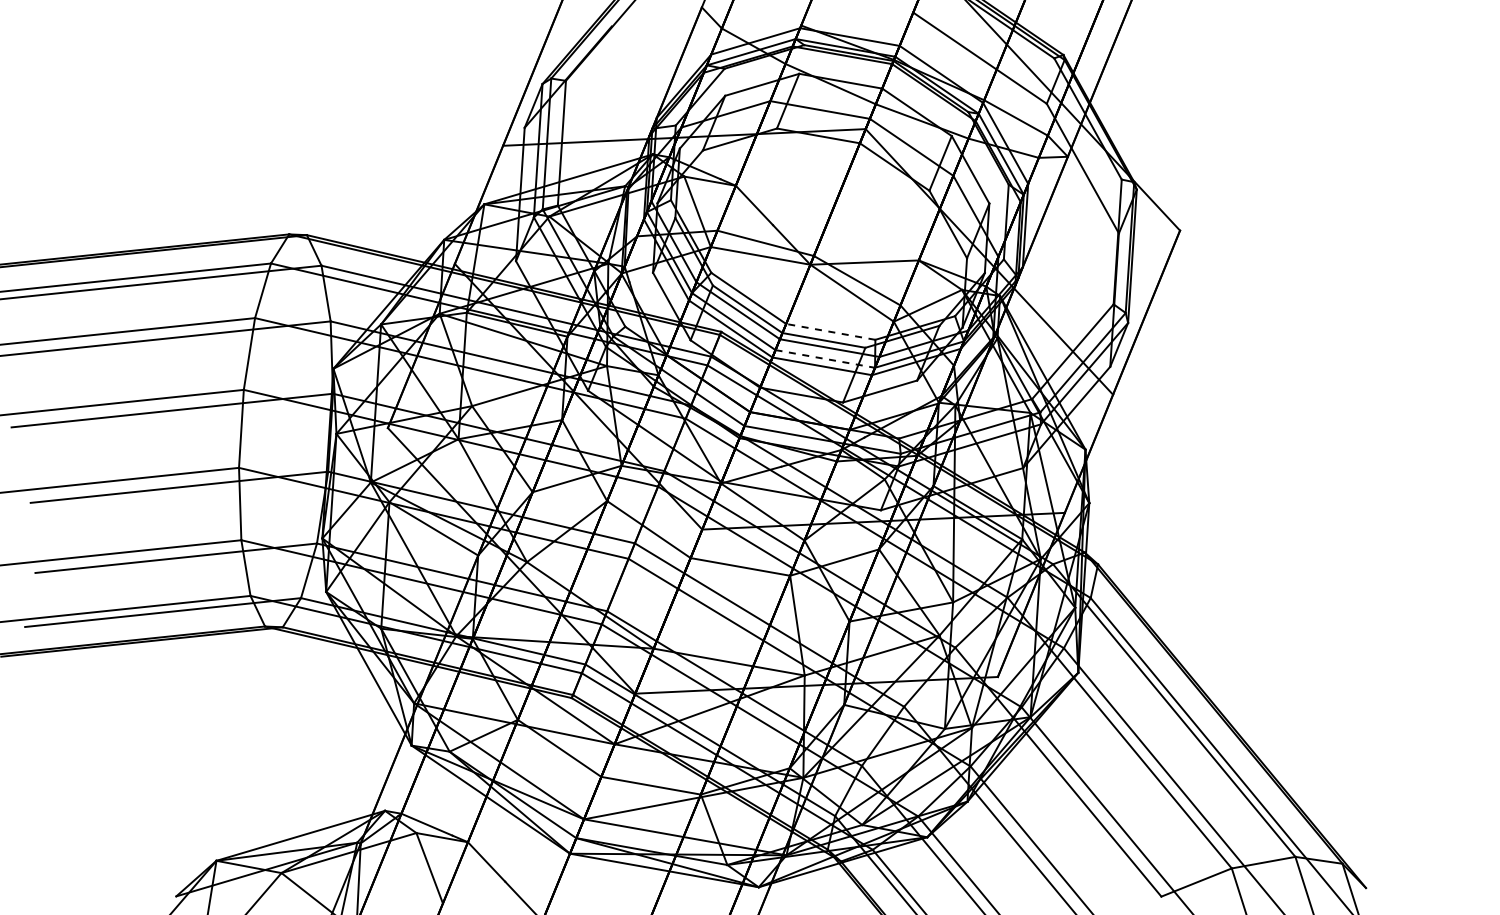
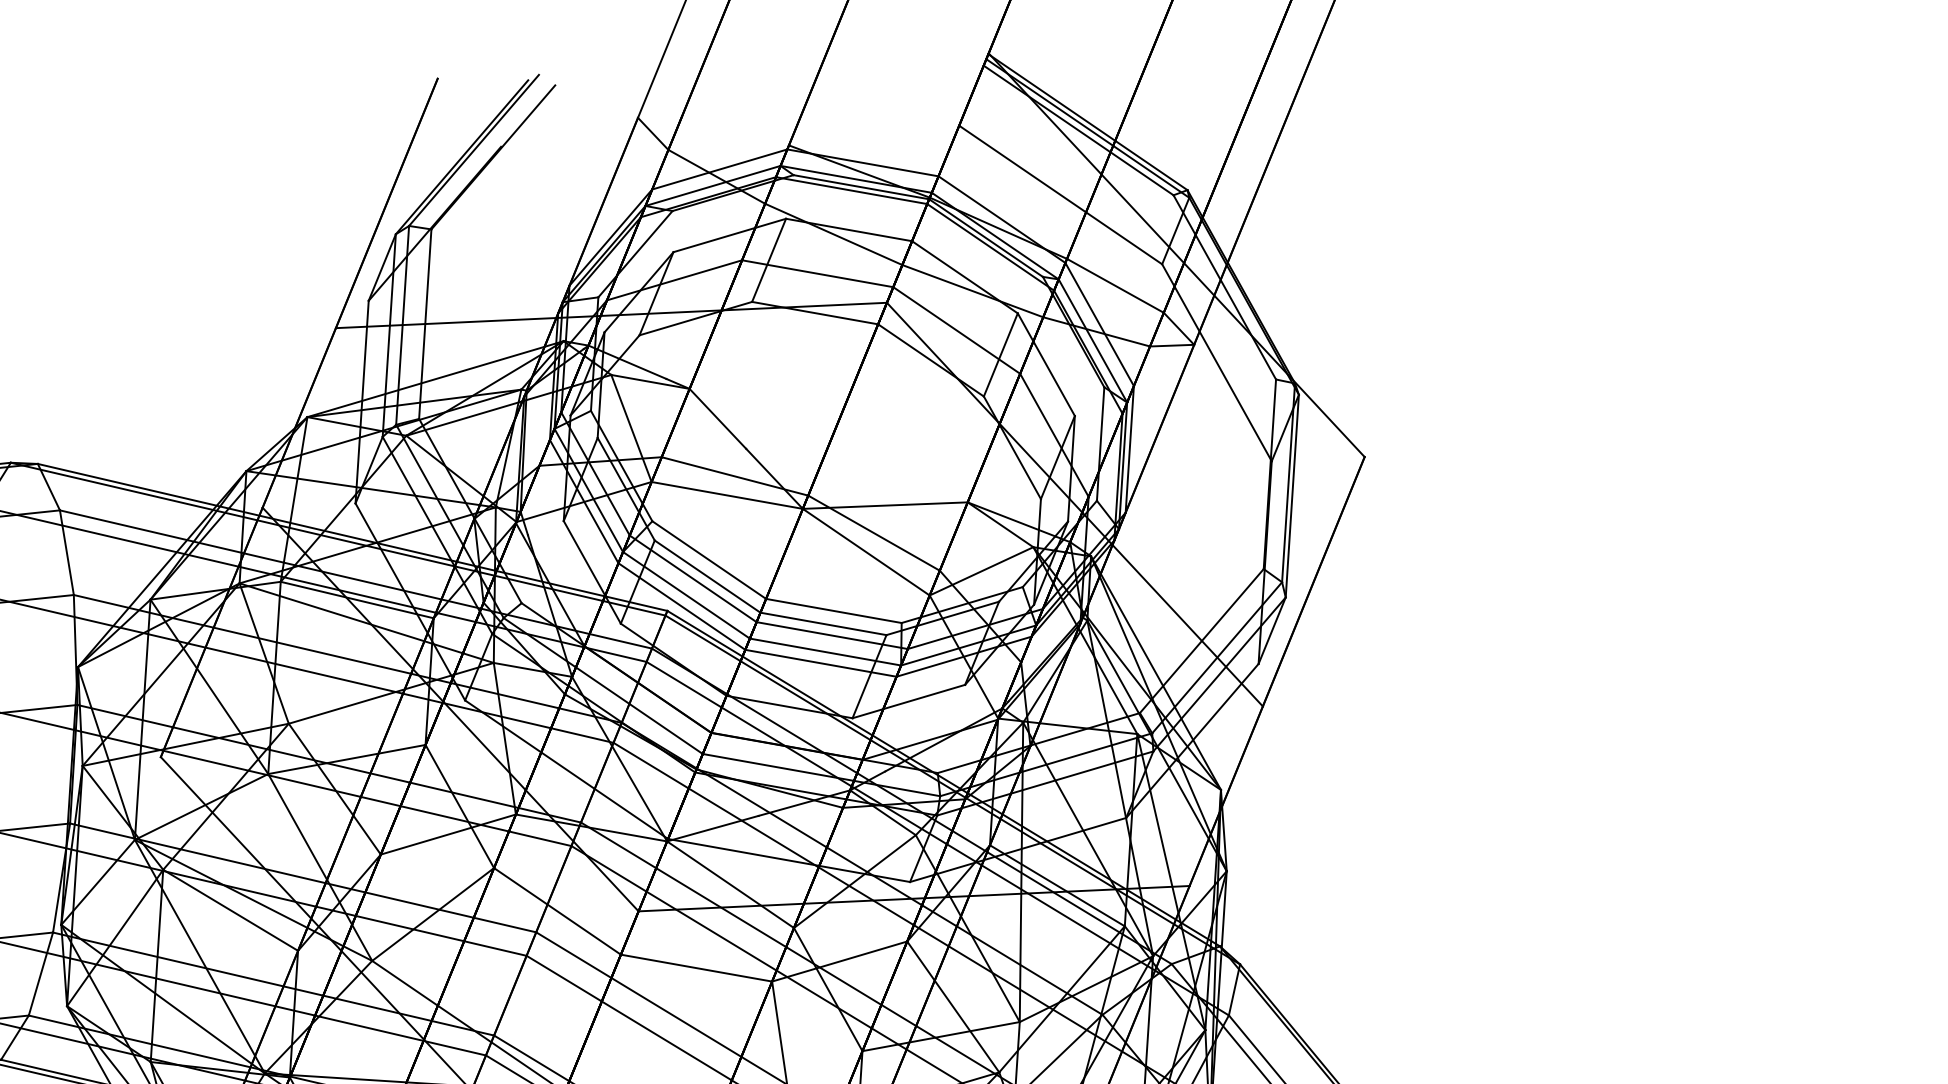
line: (830, 331) -> (833, 610), dashed -> solid
line: (825, 358) -> (825, 651), dashed -> solid

